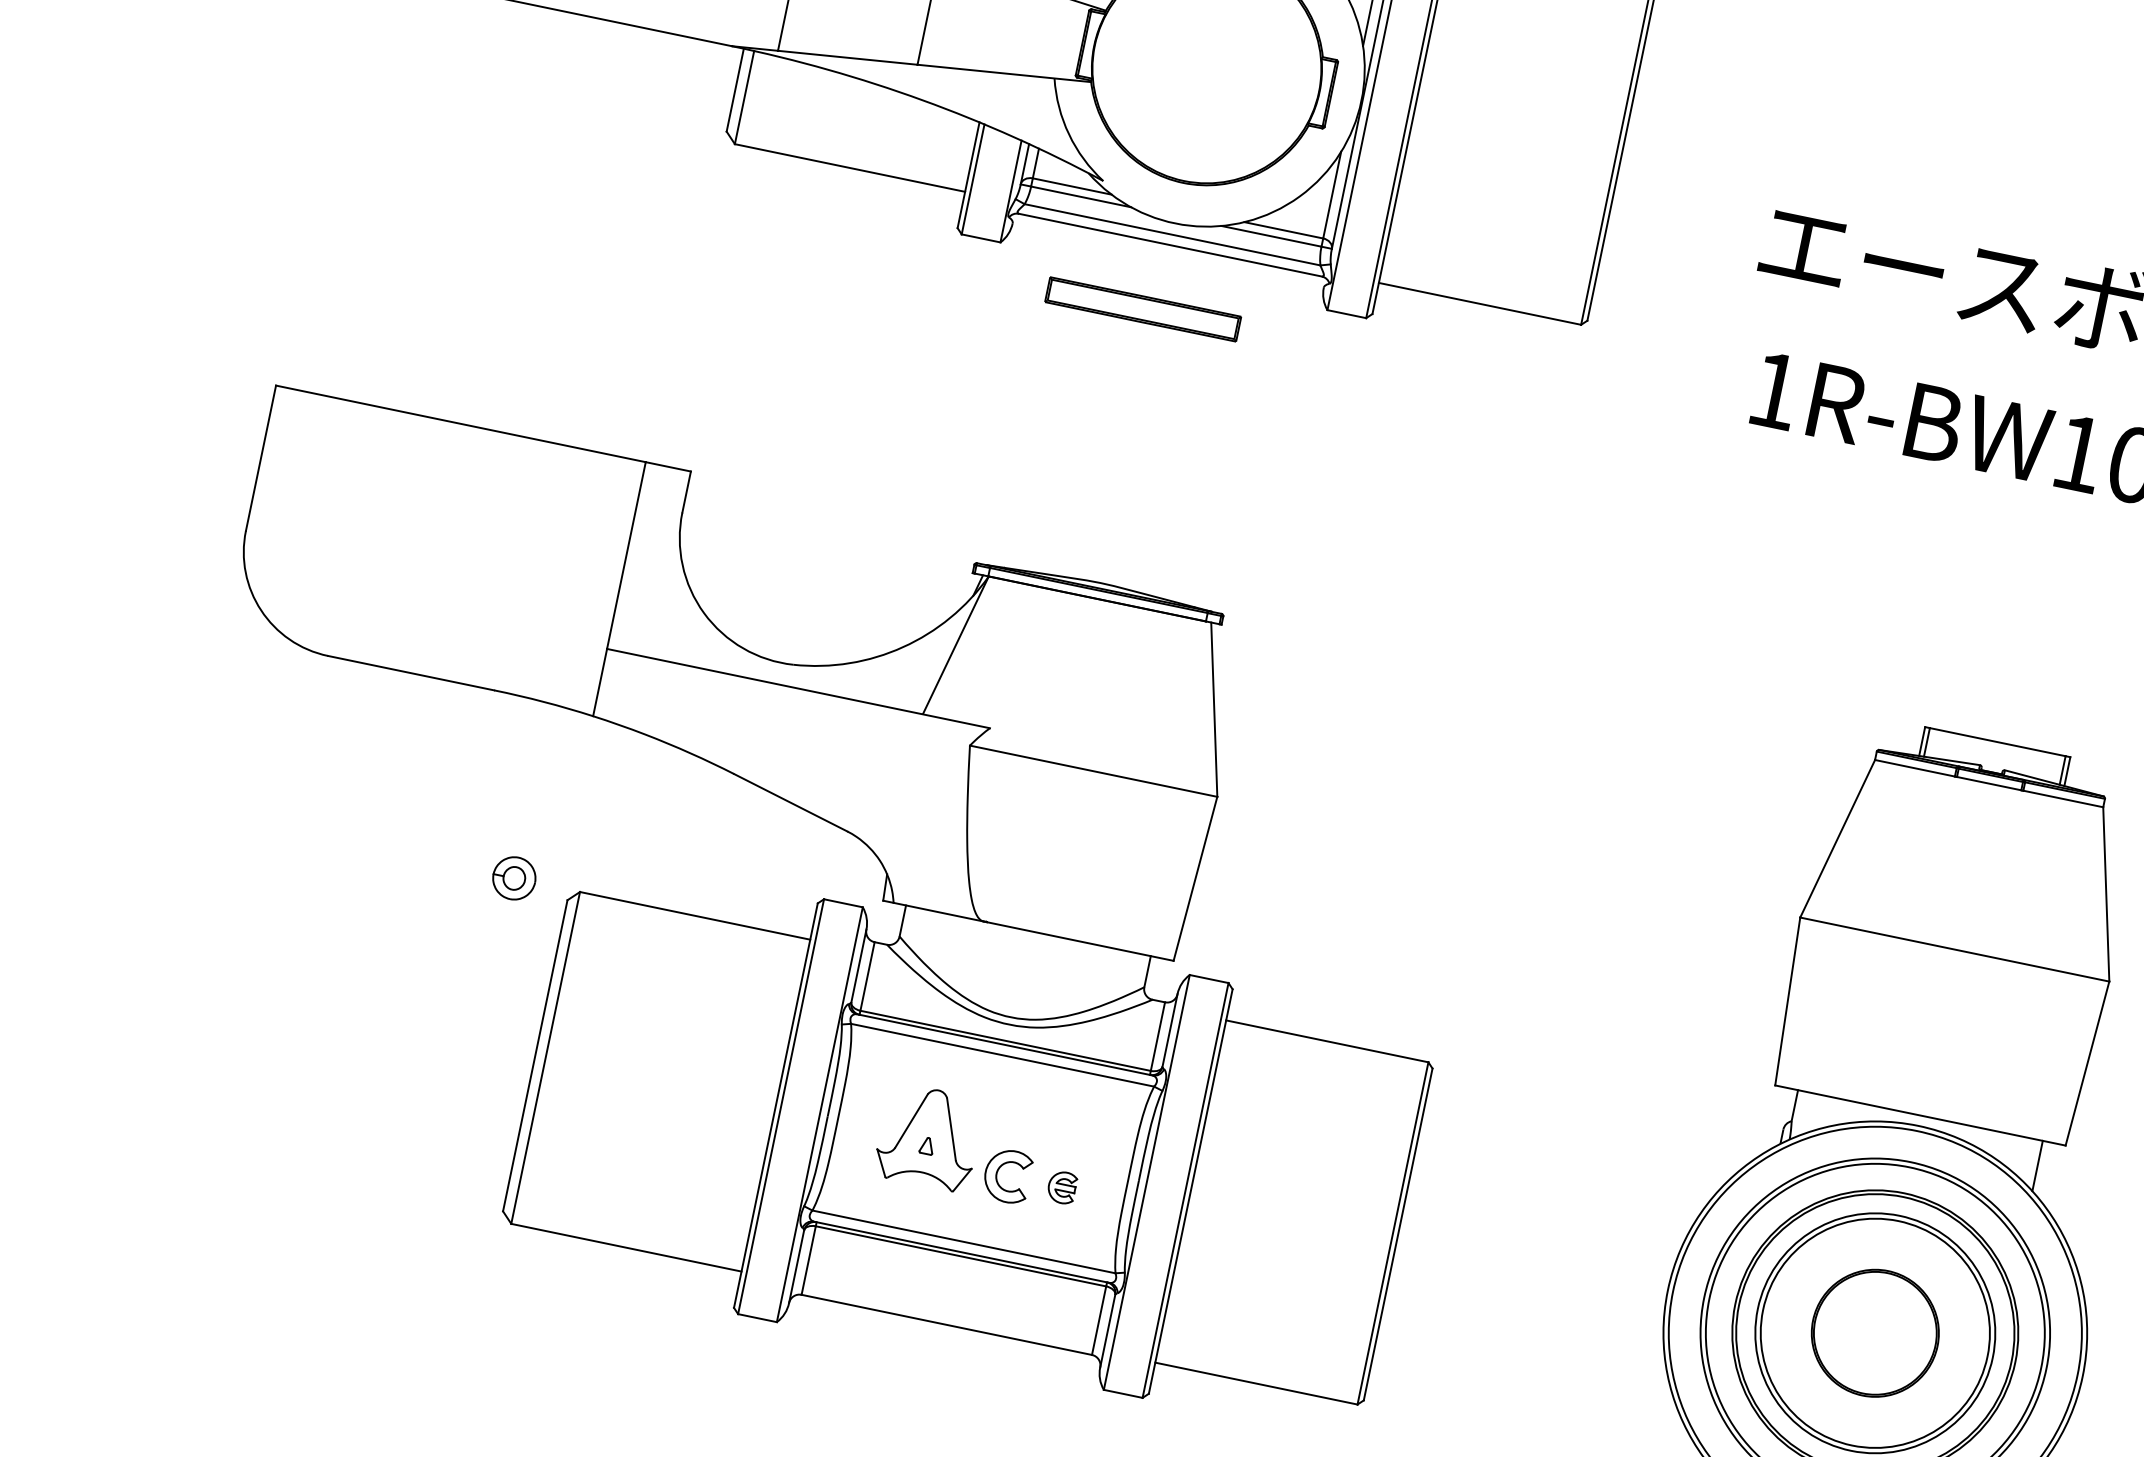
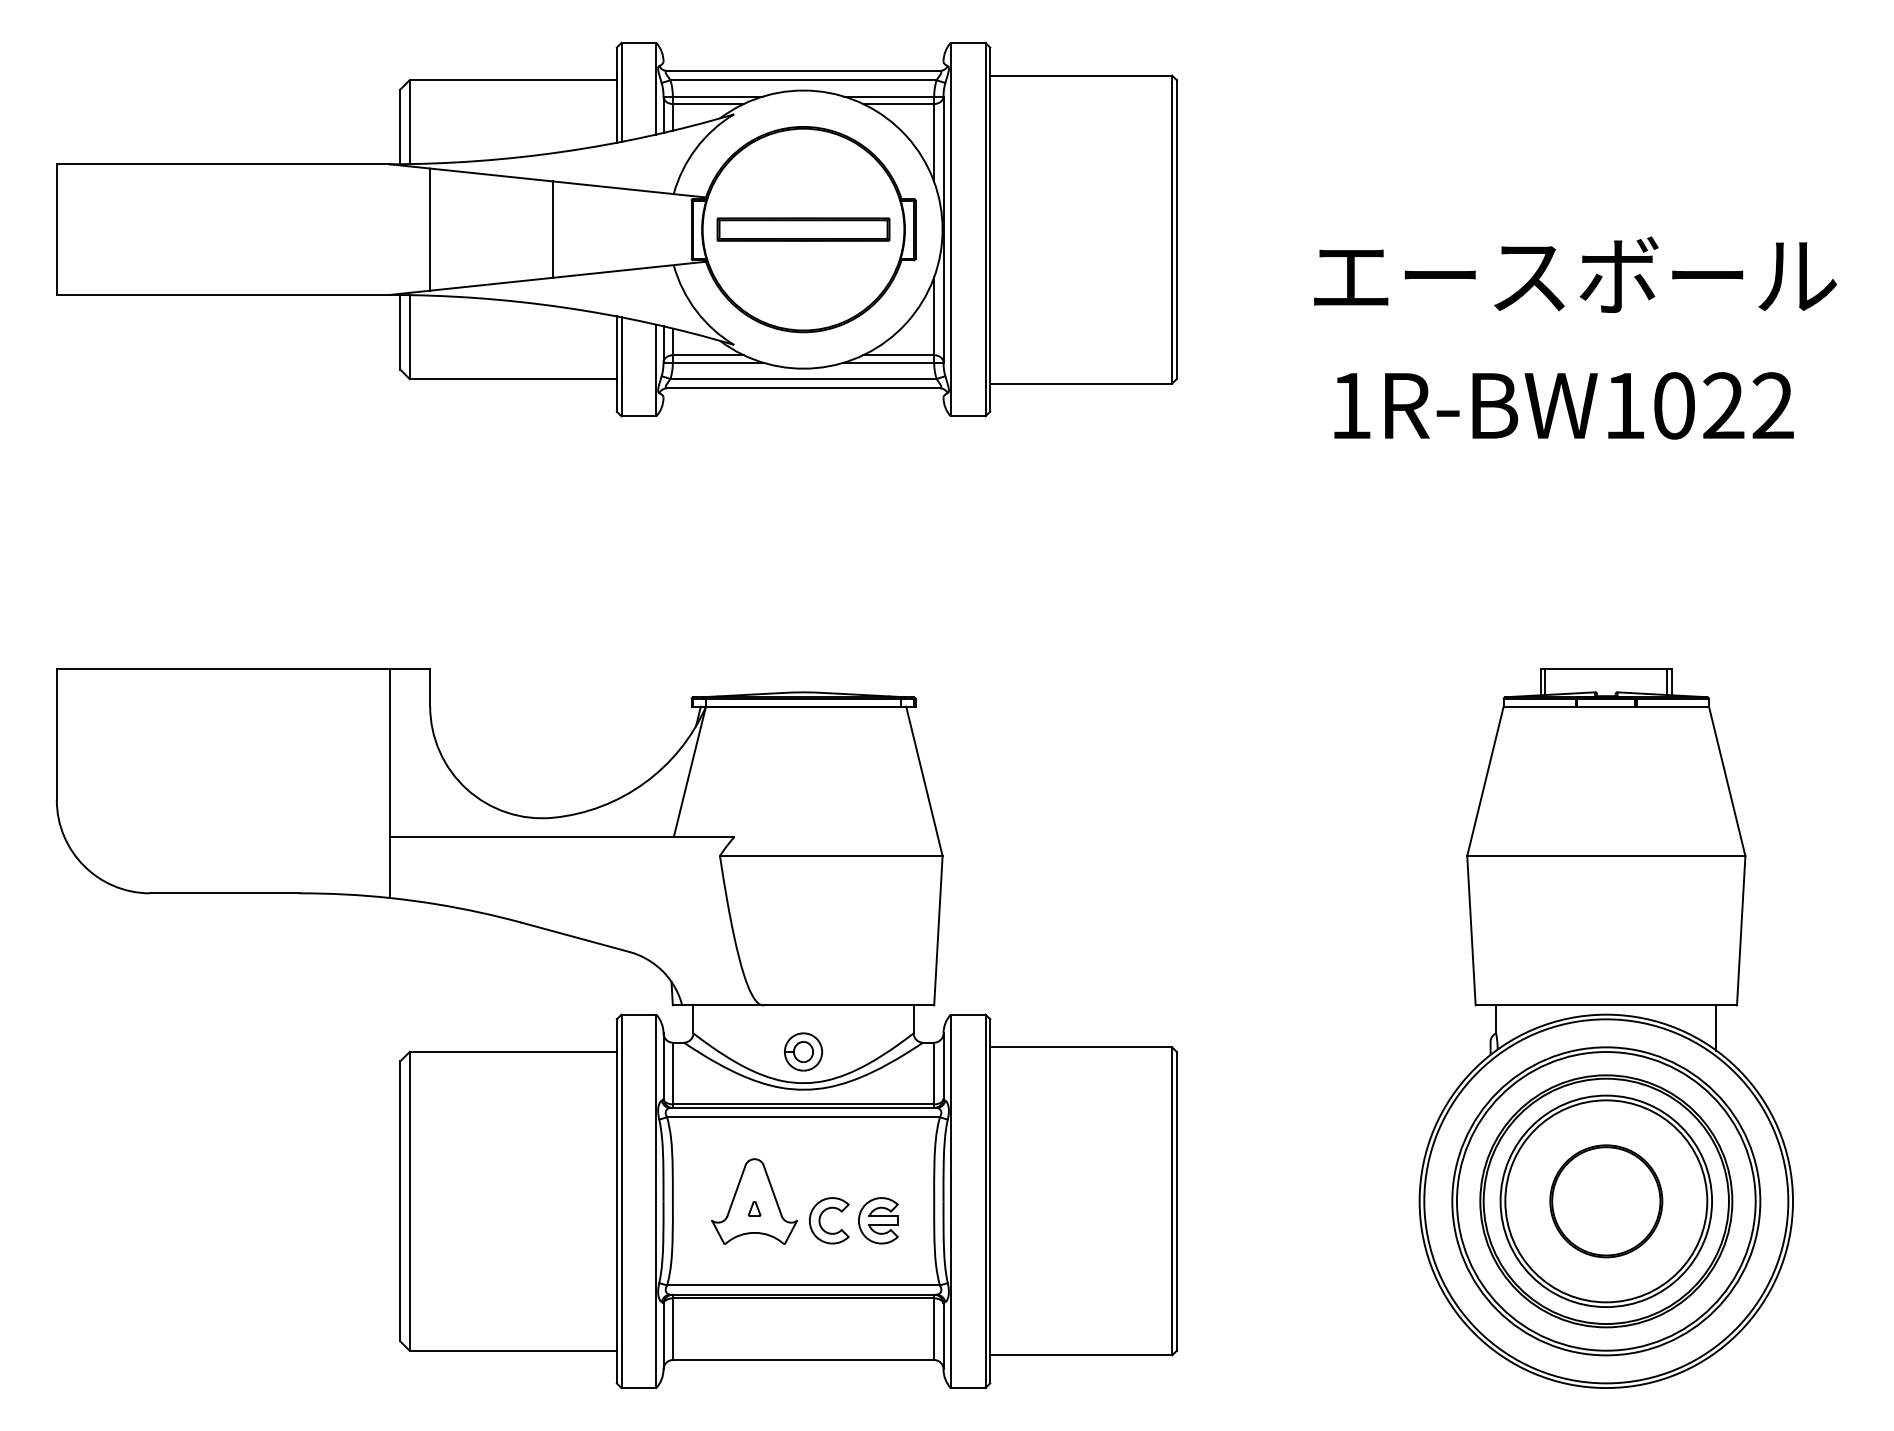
part: (1143, 309) -> (803, 229), moved
part: (514, 877) -> (803, 1051), moved
part: (1062, 1187) -> (878, 1220), size x1.67

